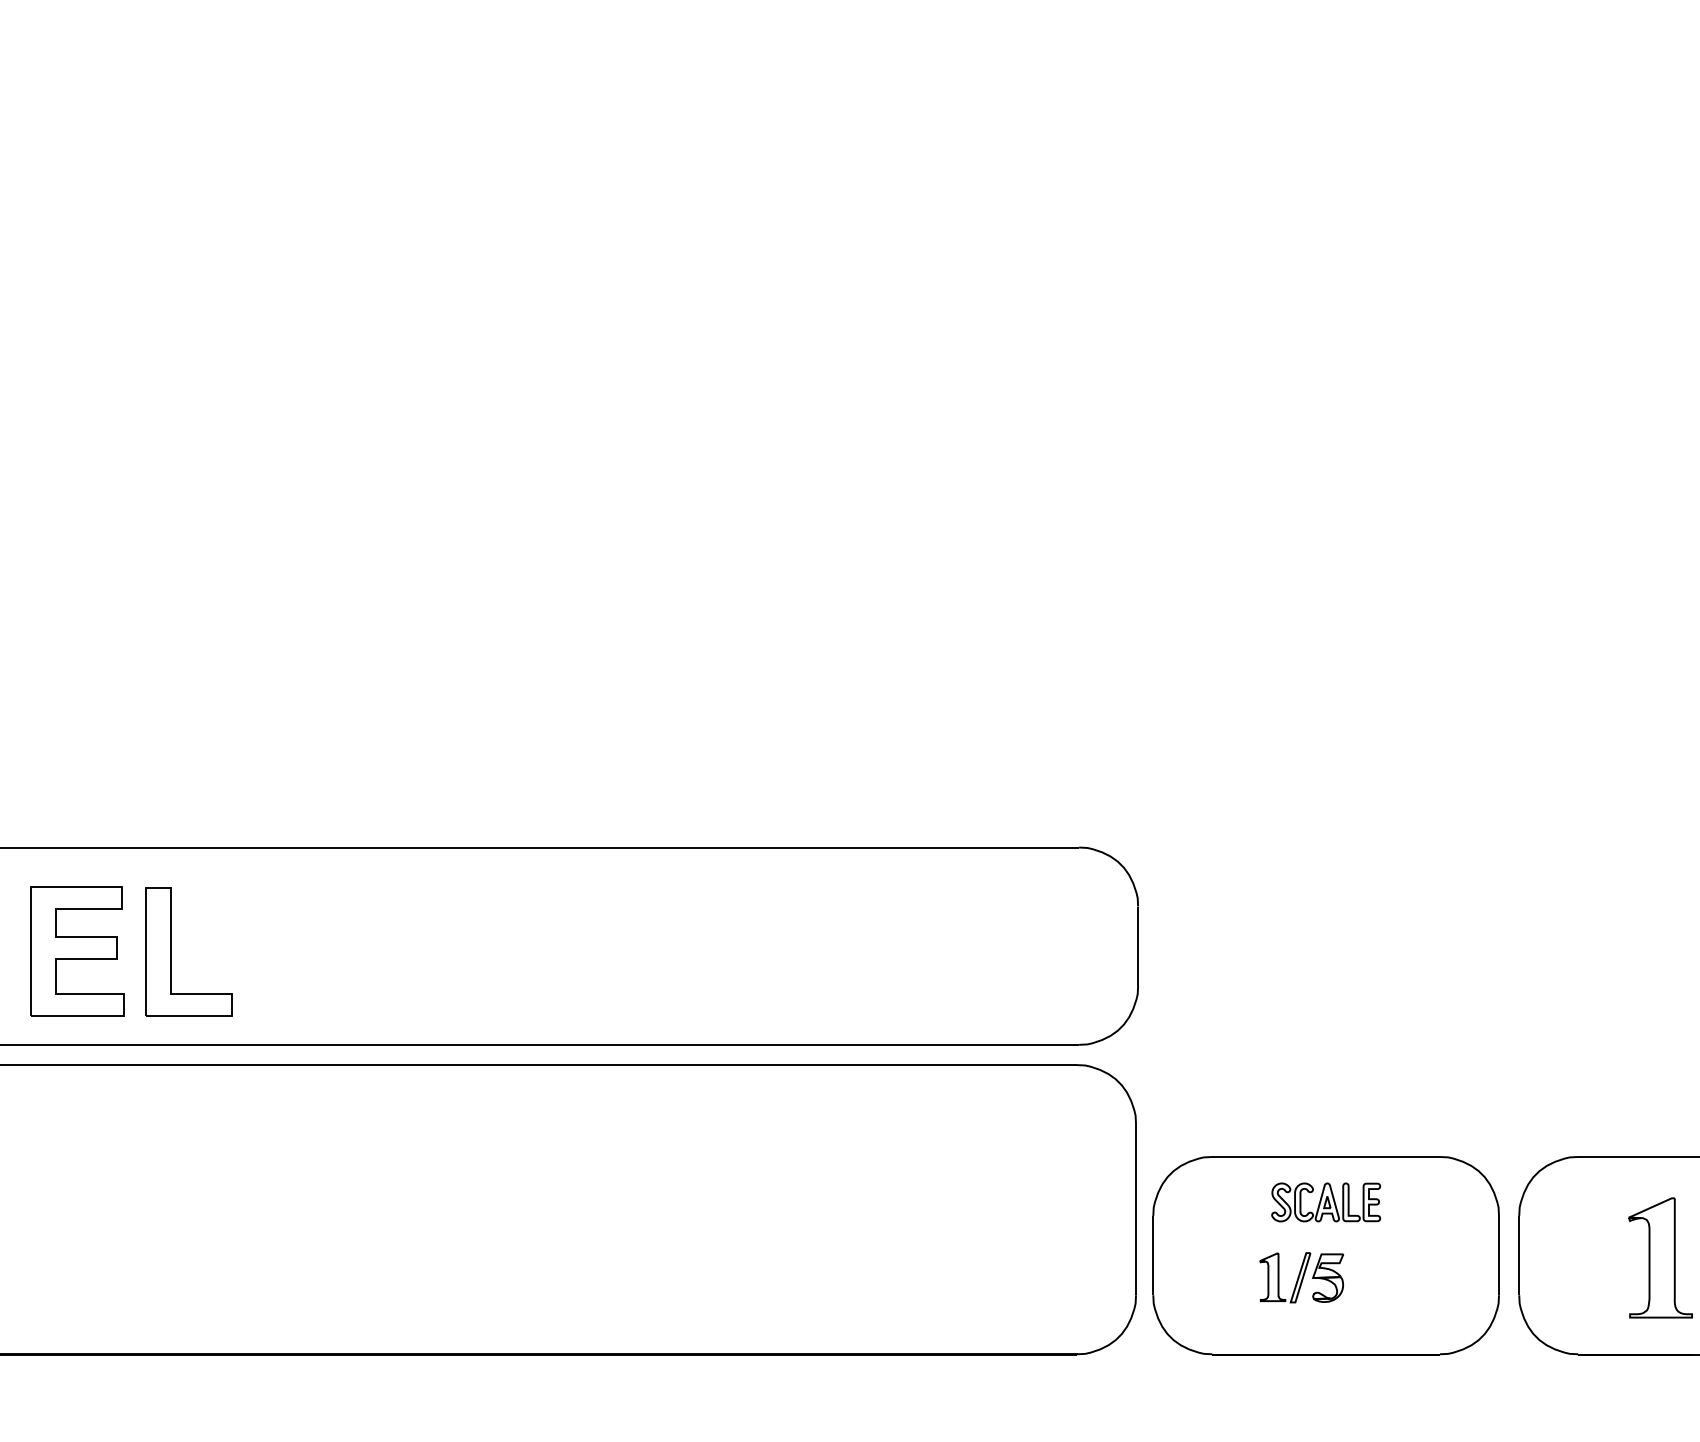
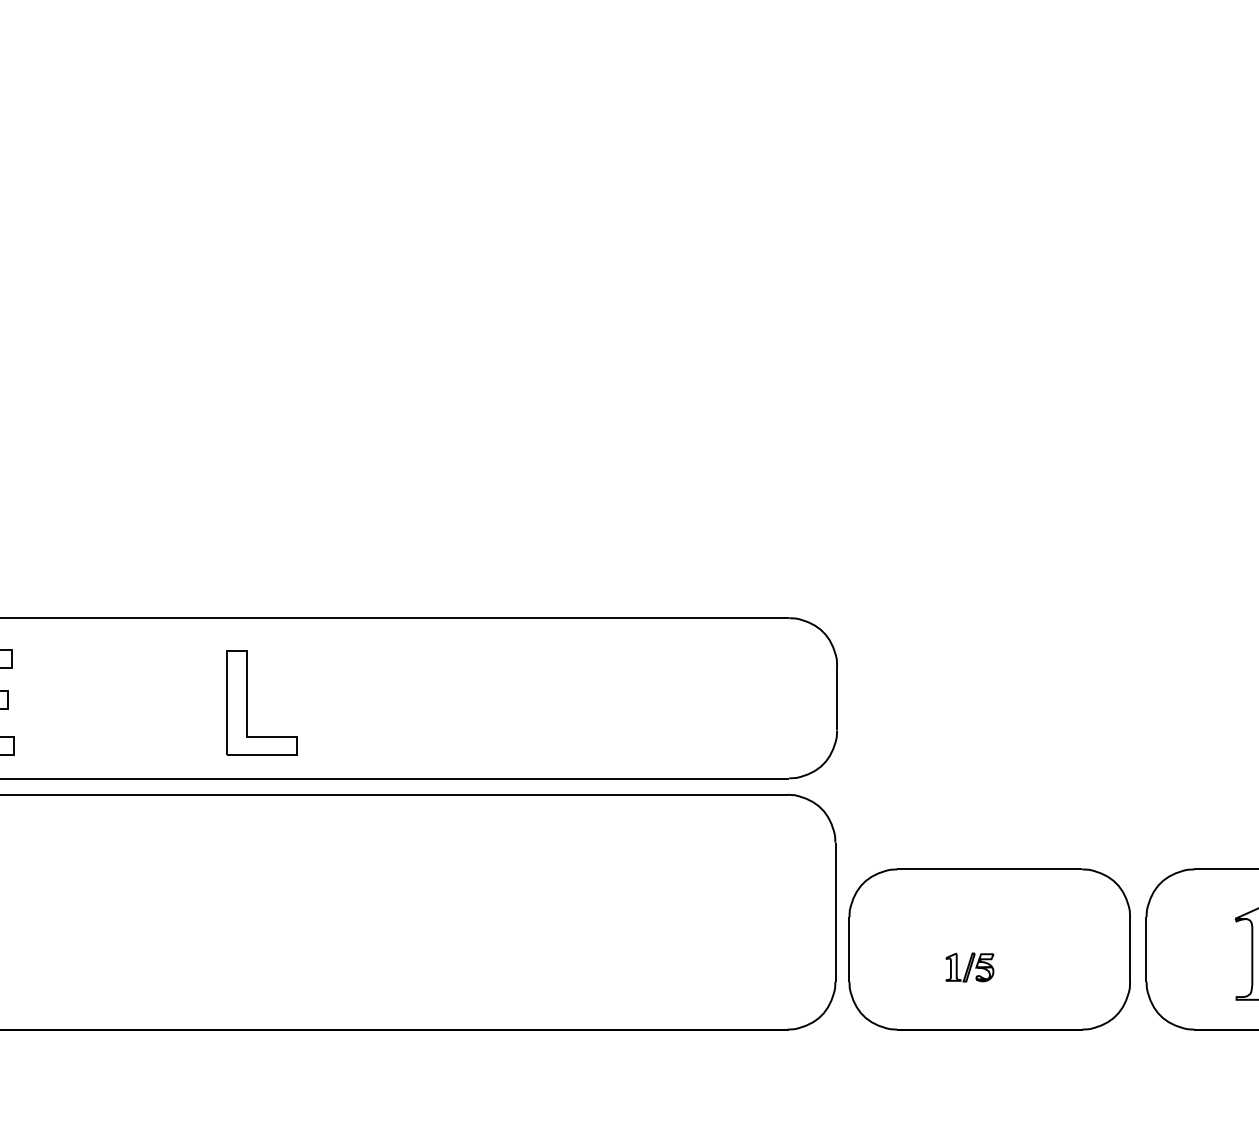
part: (171, 951) -> (247, 702), moved
part: (1326, 1202) -> (990, 906), removed
part: (1301, 1277) -> (969, 967), size x0.7

